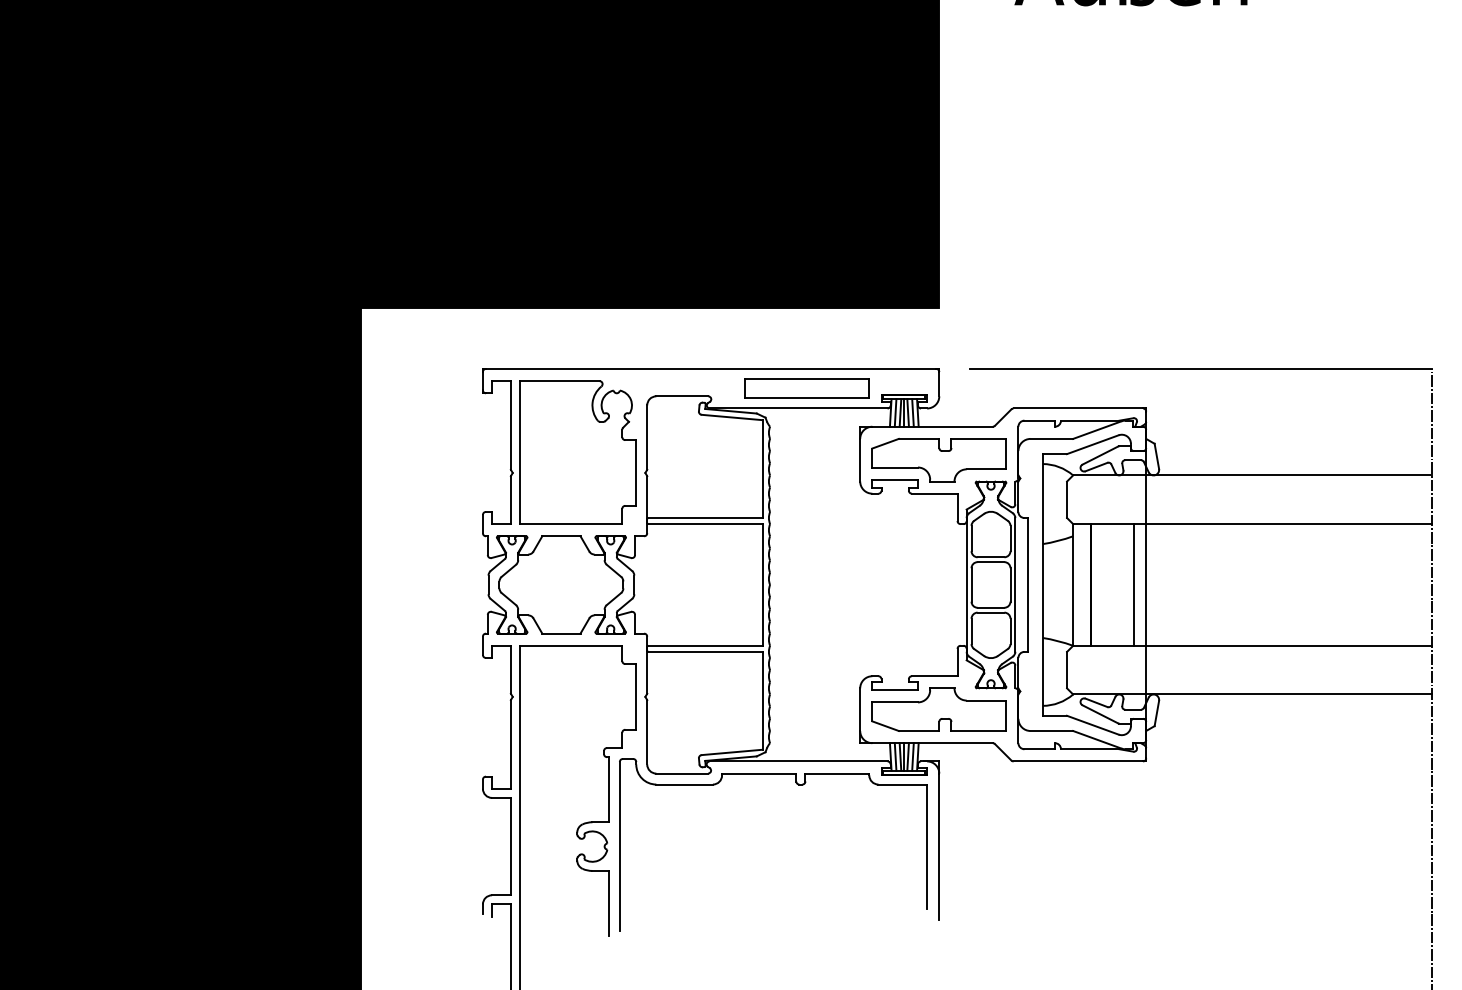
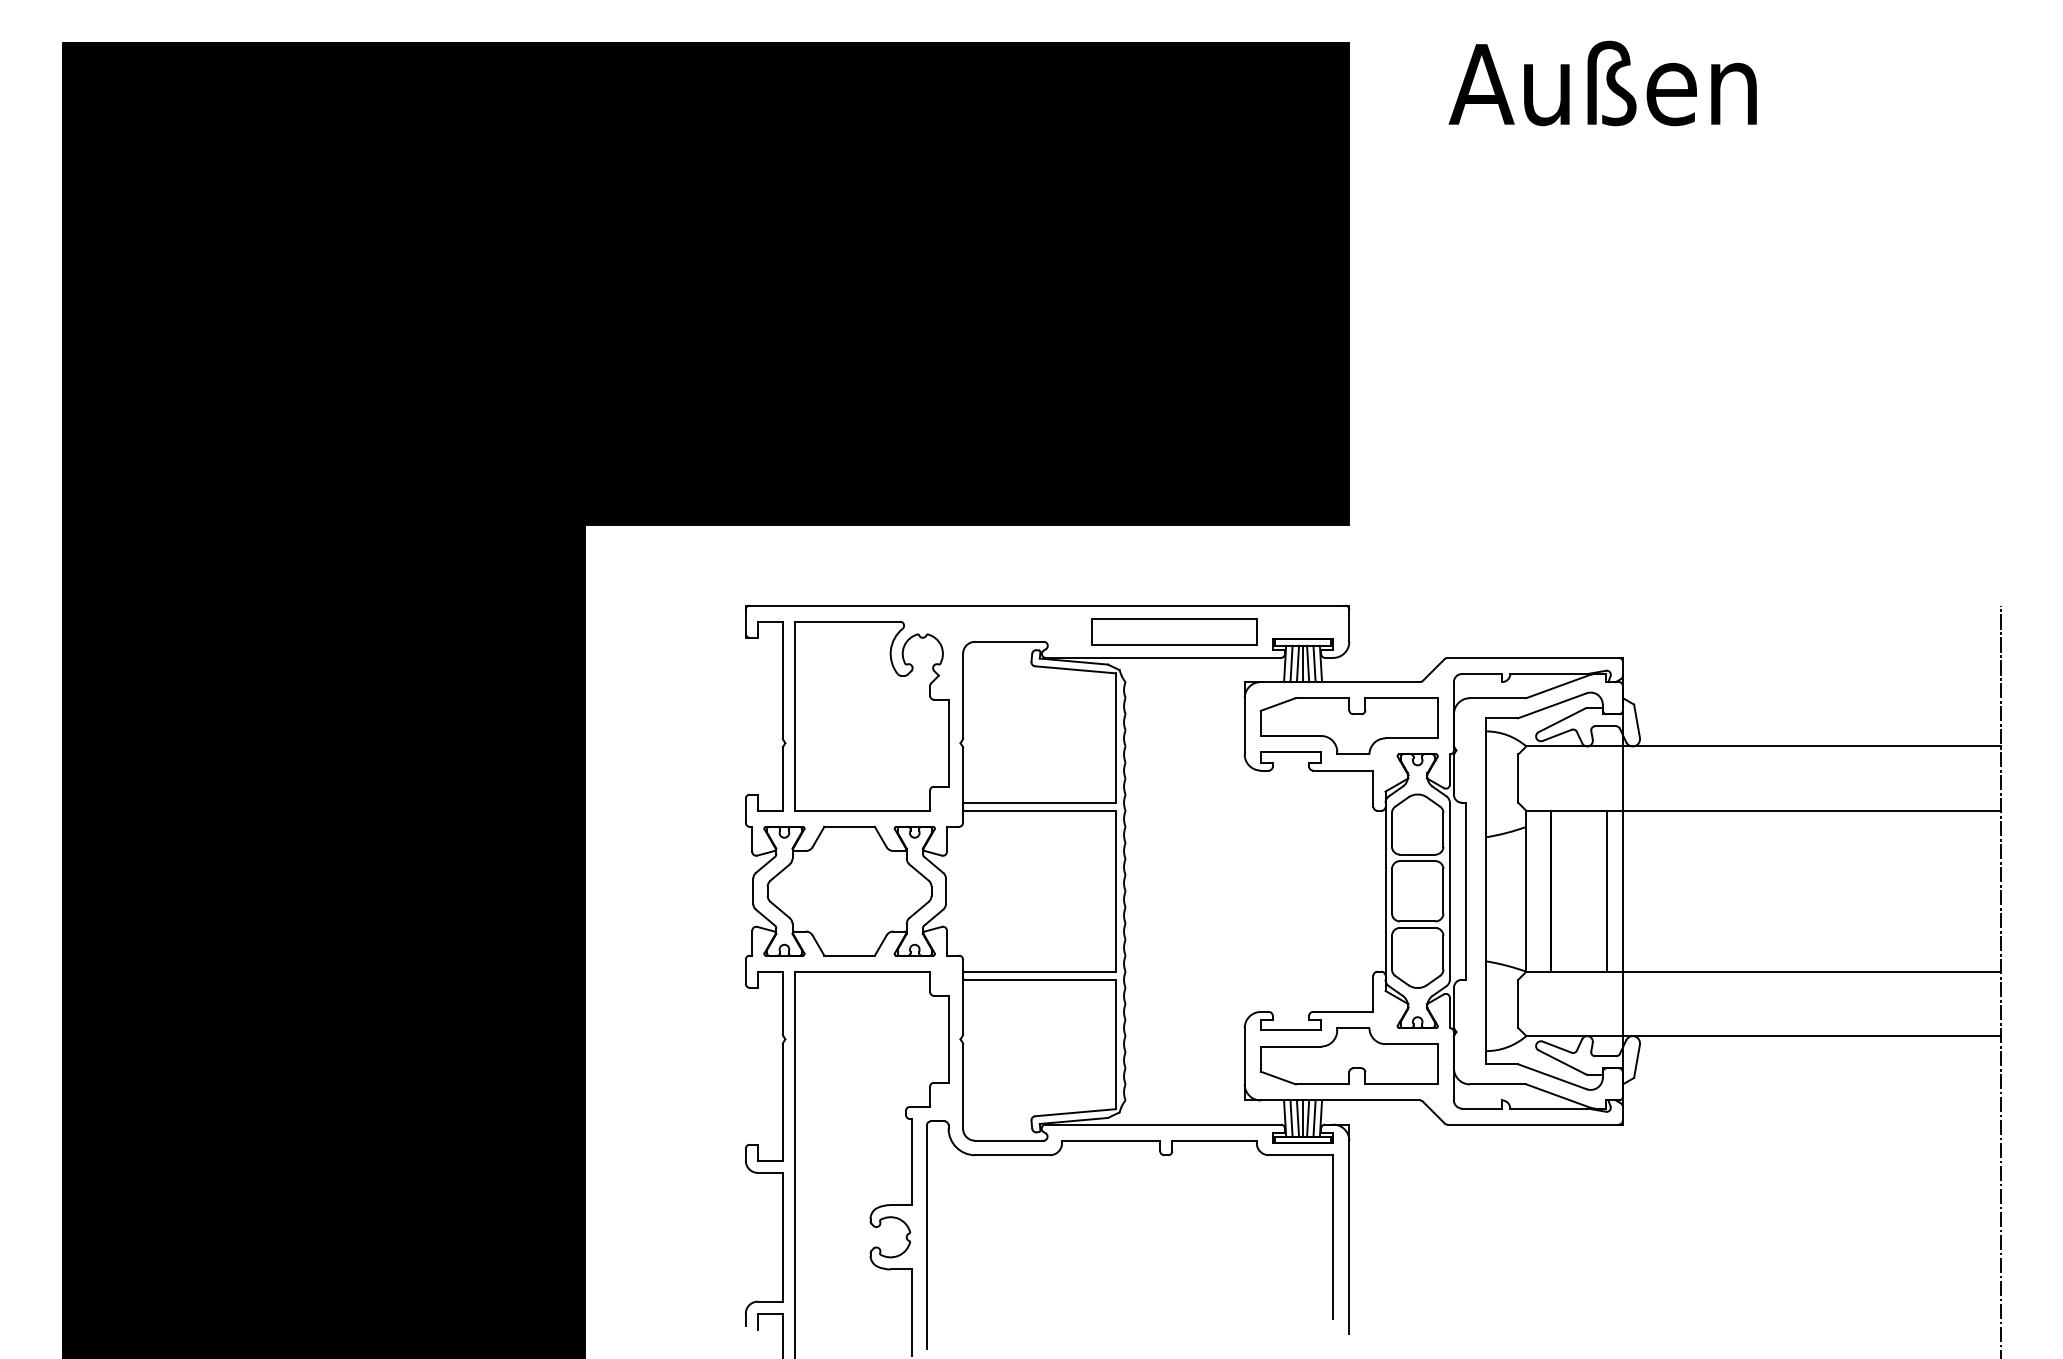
line: (1201, 368) -> (1695, 605), removed

